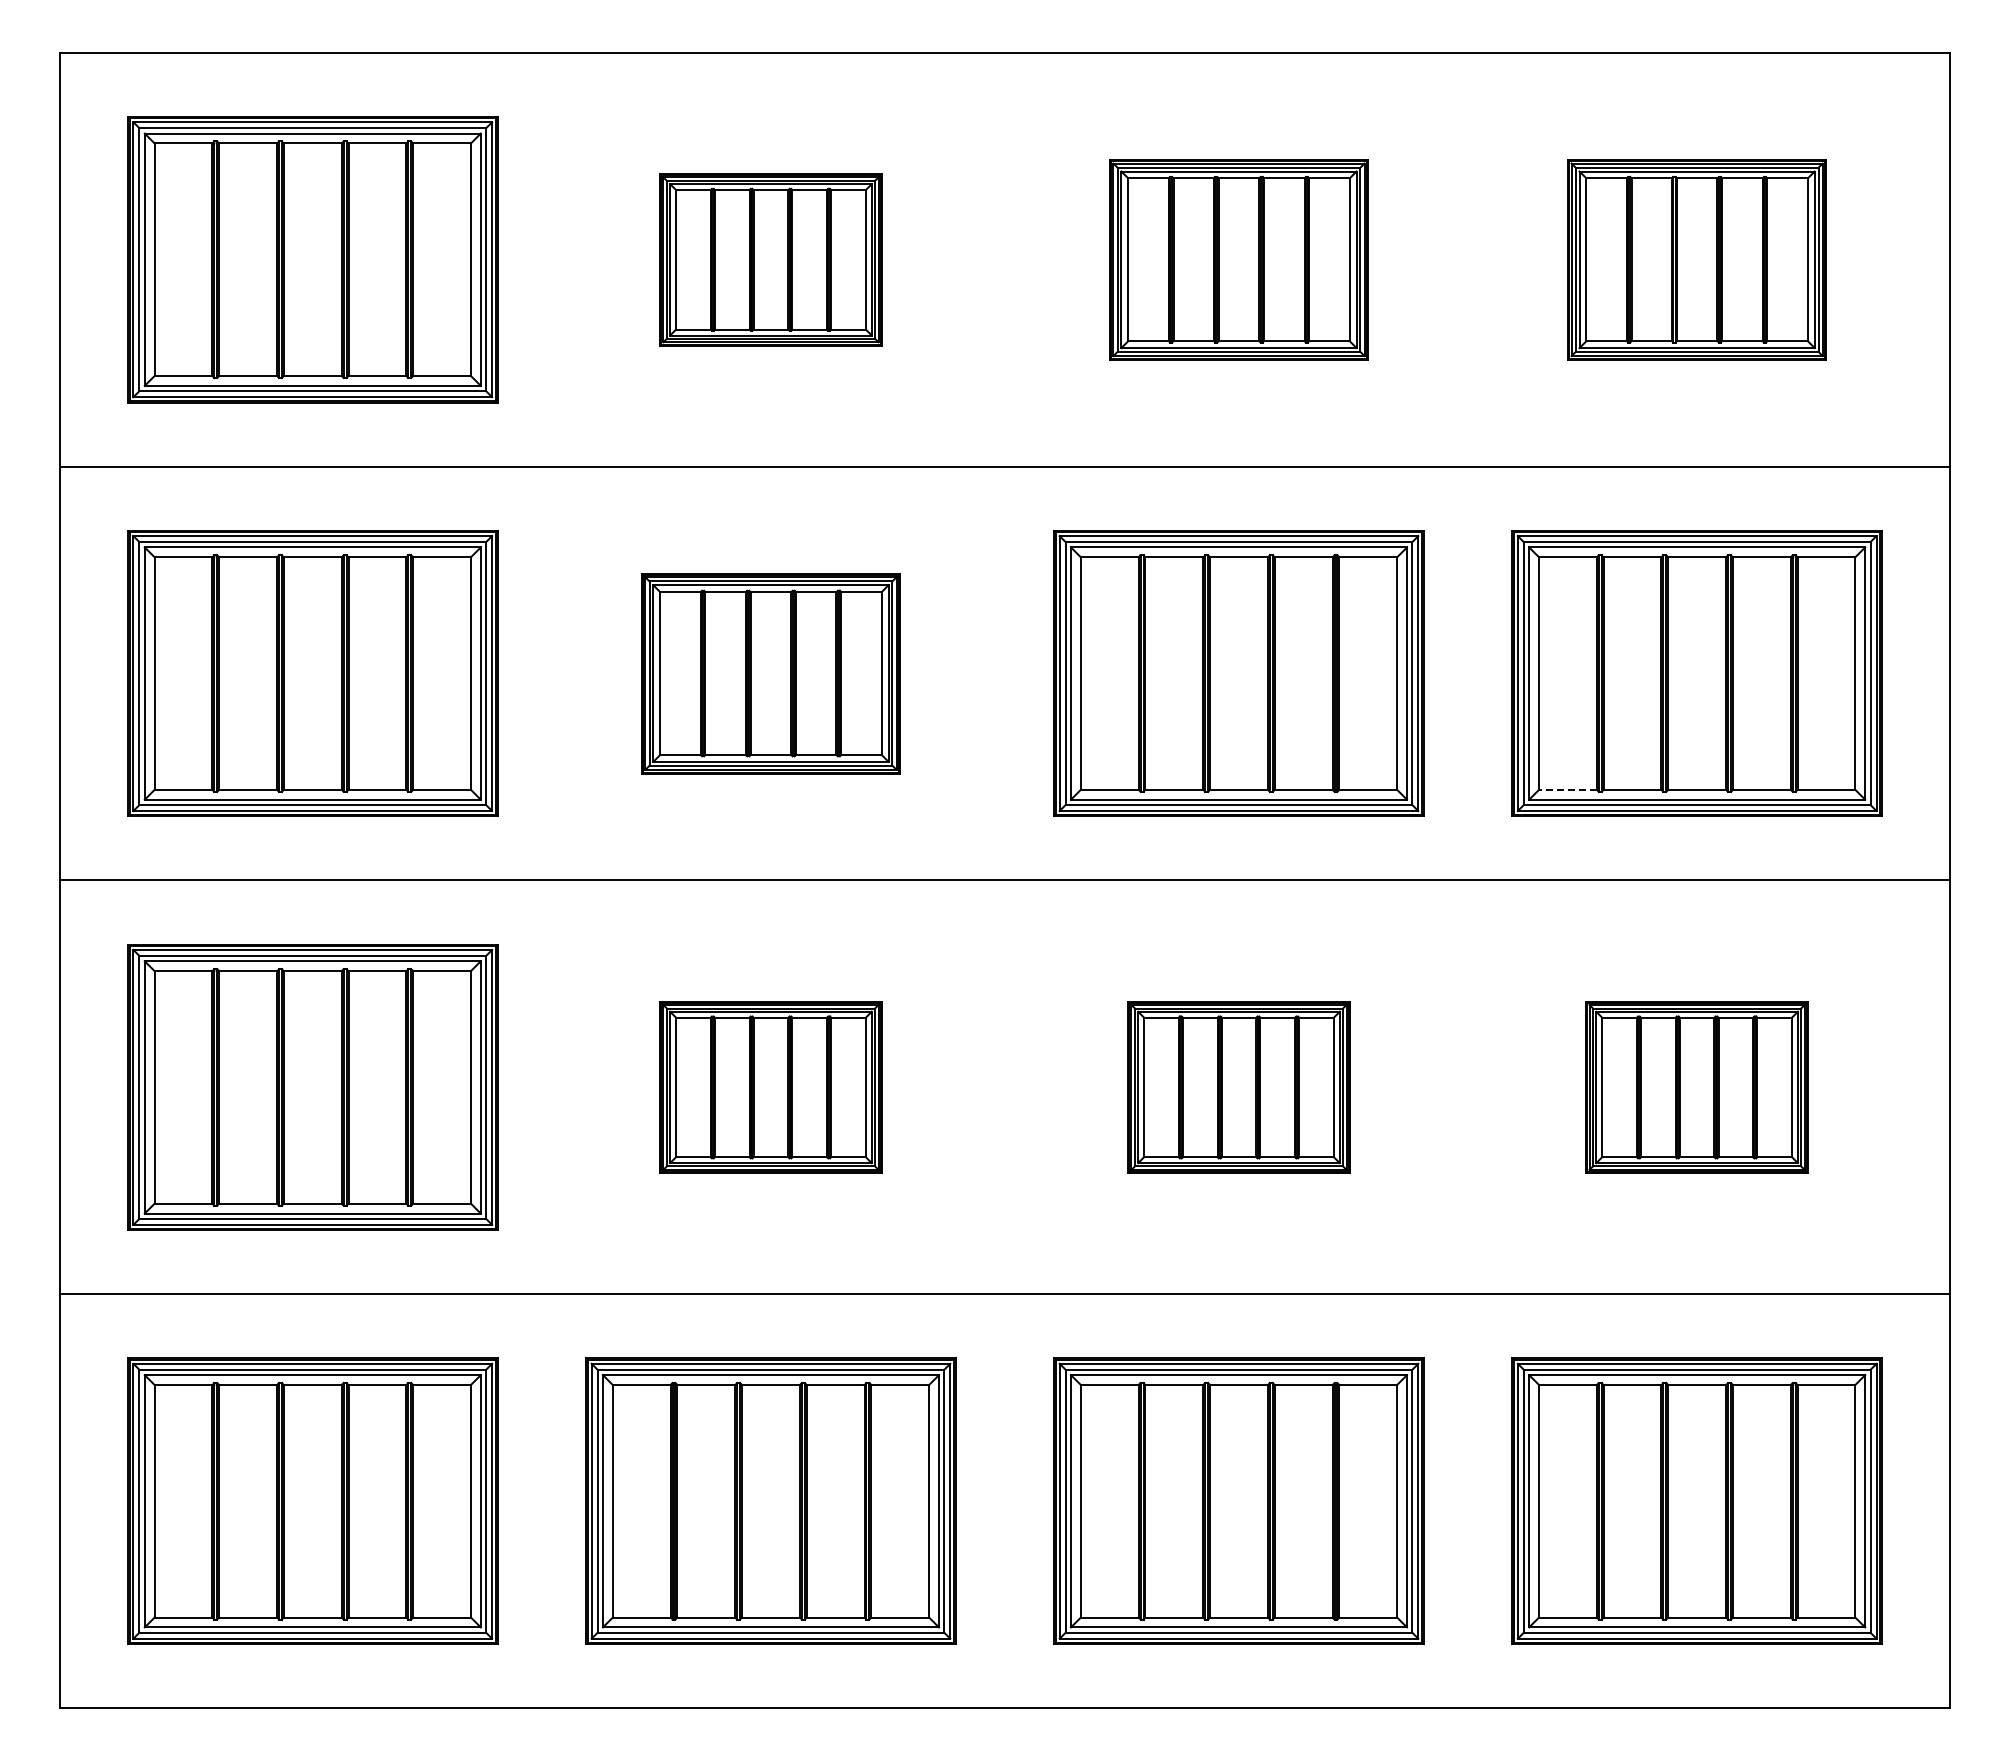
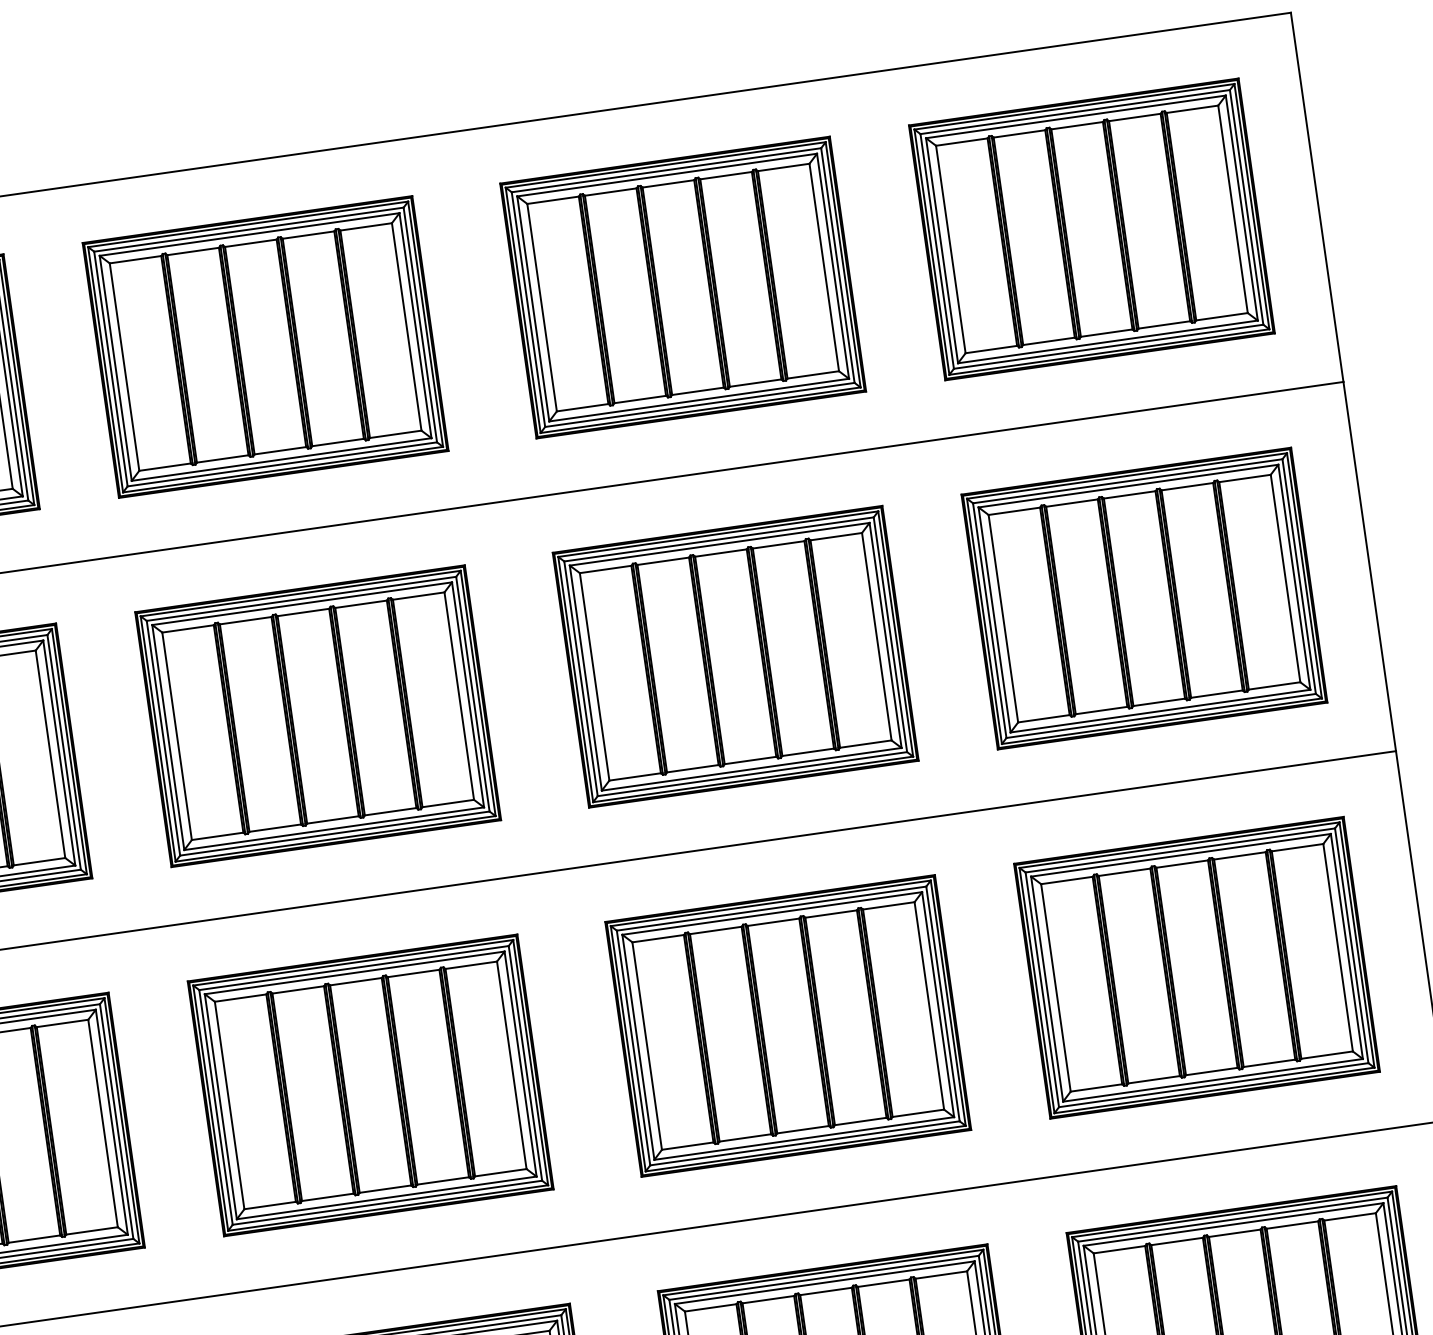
part: (770, 259) -> (265, 346), size x1.67
part: (1238, 259) -> (682, 287), size x1.43
part: (1696, 259) -> (1091, 229), size x1.43
part: (770, 673) -> (317, 716), size x1.43
line: (1567, 789) -> (1043, 718), dashed -> solid
part: (770, 1087) -> (370, 1085), size x1.67
part: (1238, 1087) -> (787, 1026), size x1.67
part: (1696, 1087) -> (1196, 967), size x1.67

